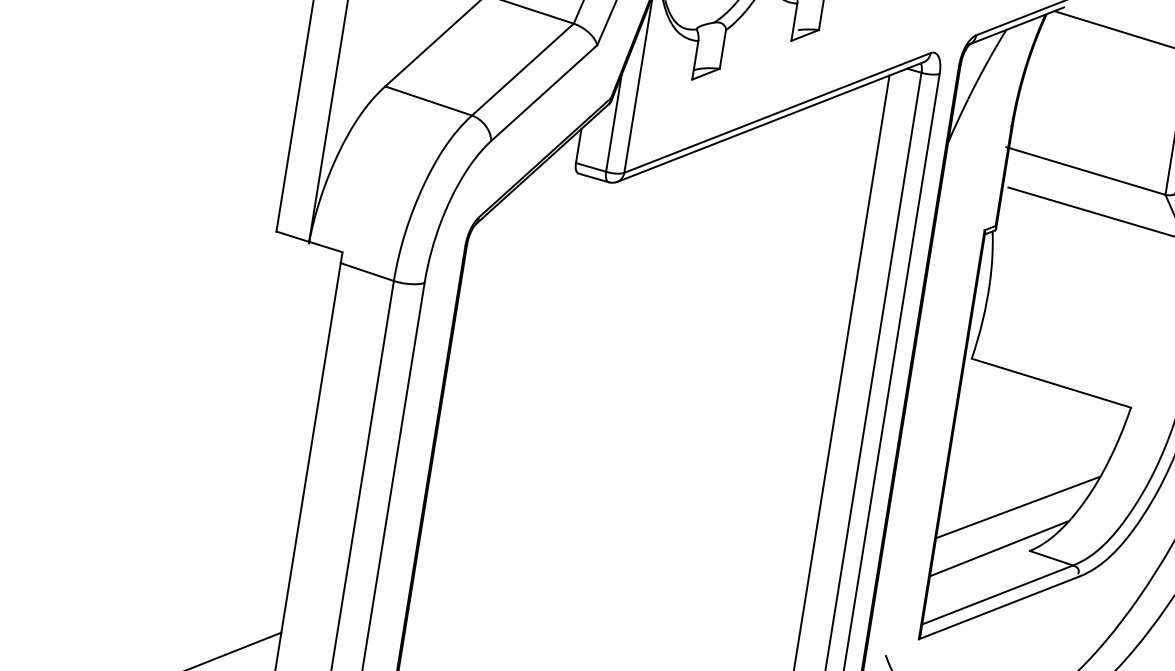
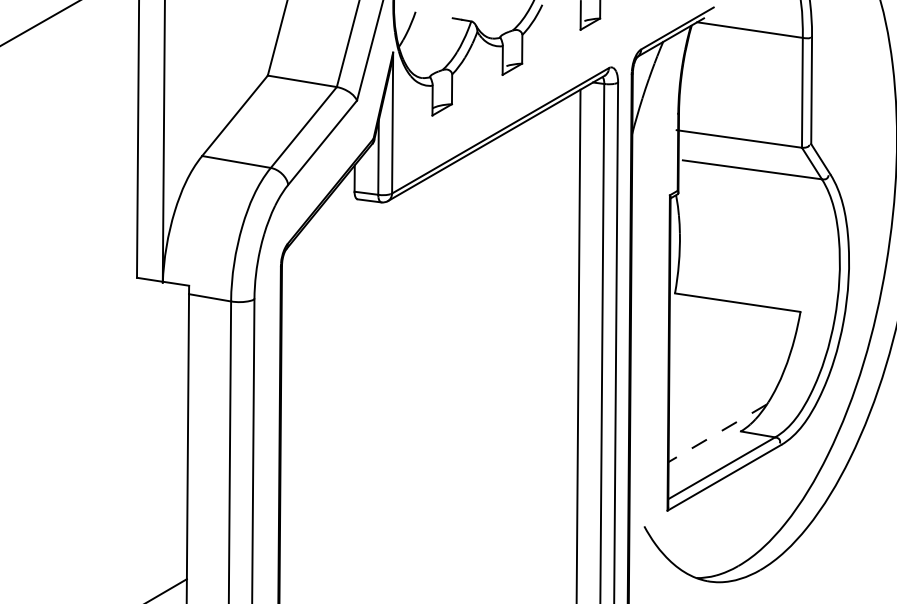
line: (1017, 506) -> (726, 399), removed
line: (999, 548) -> (717, 433), solid -> dashed

